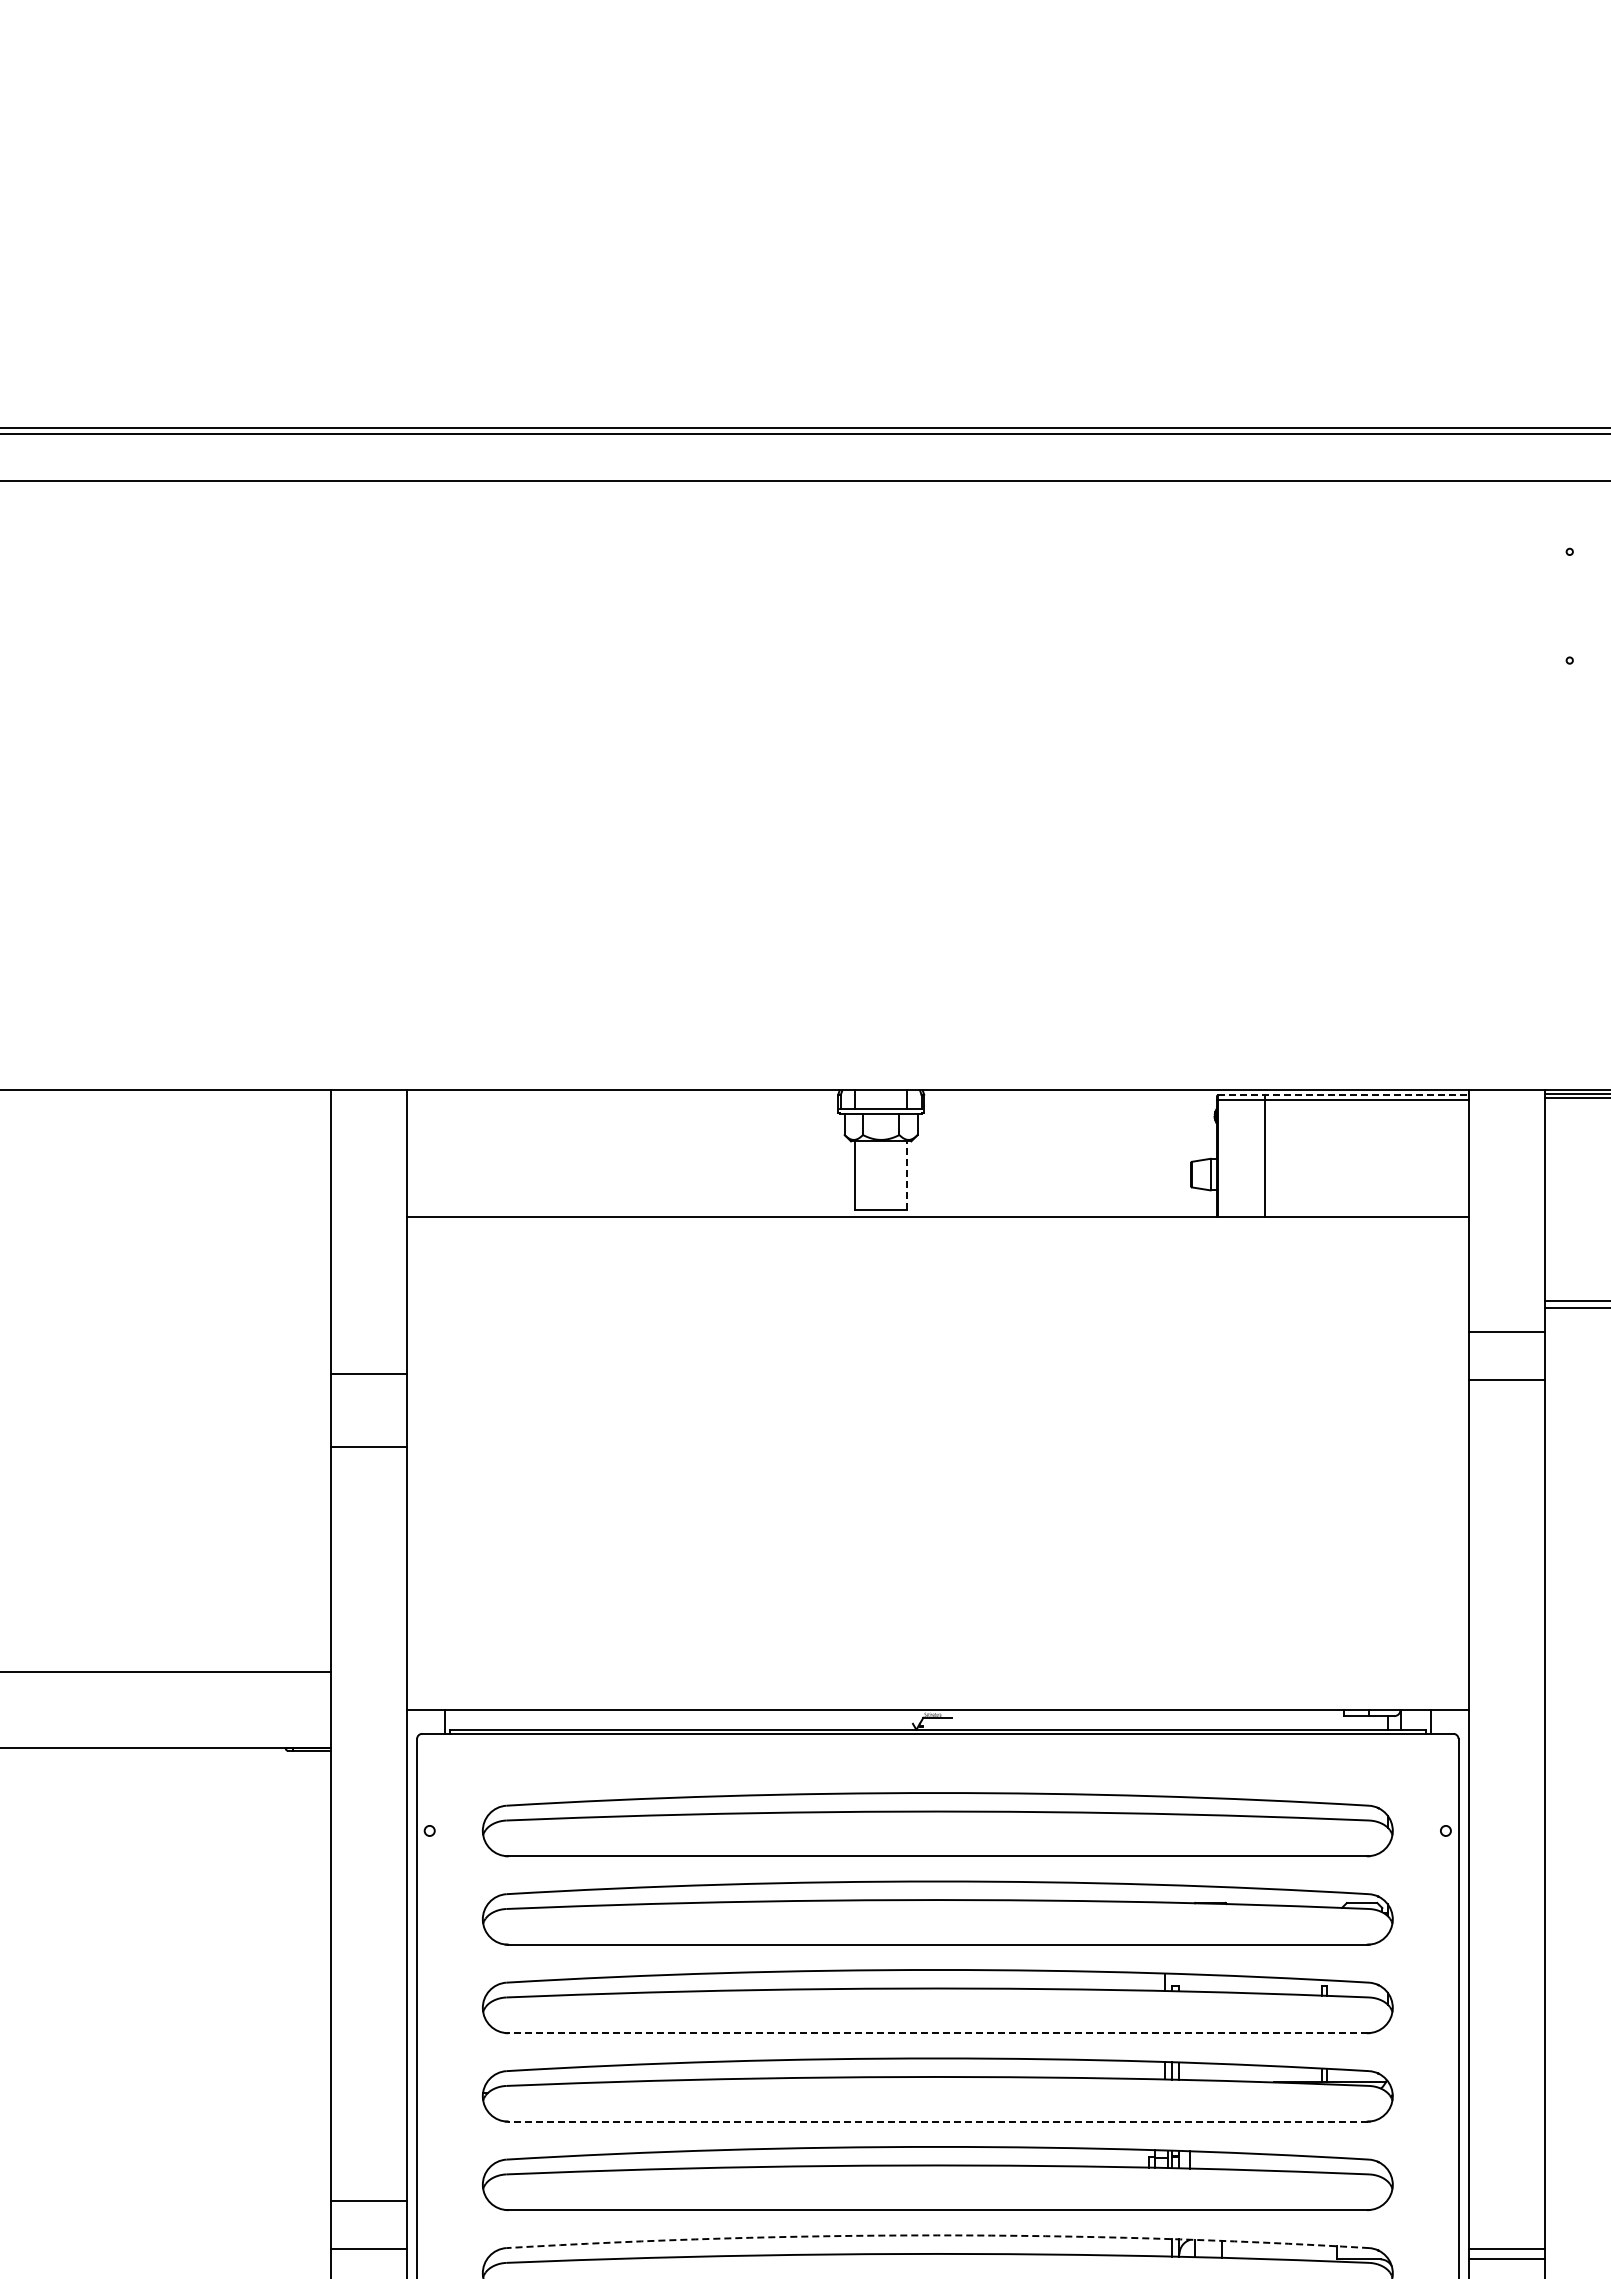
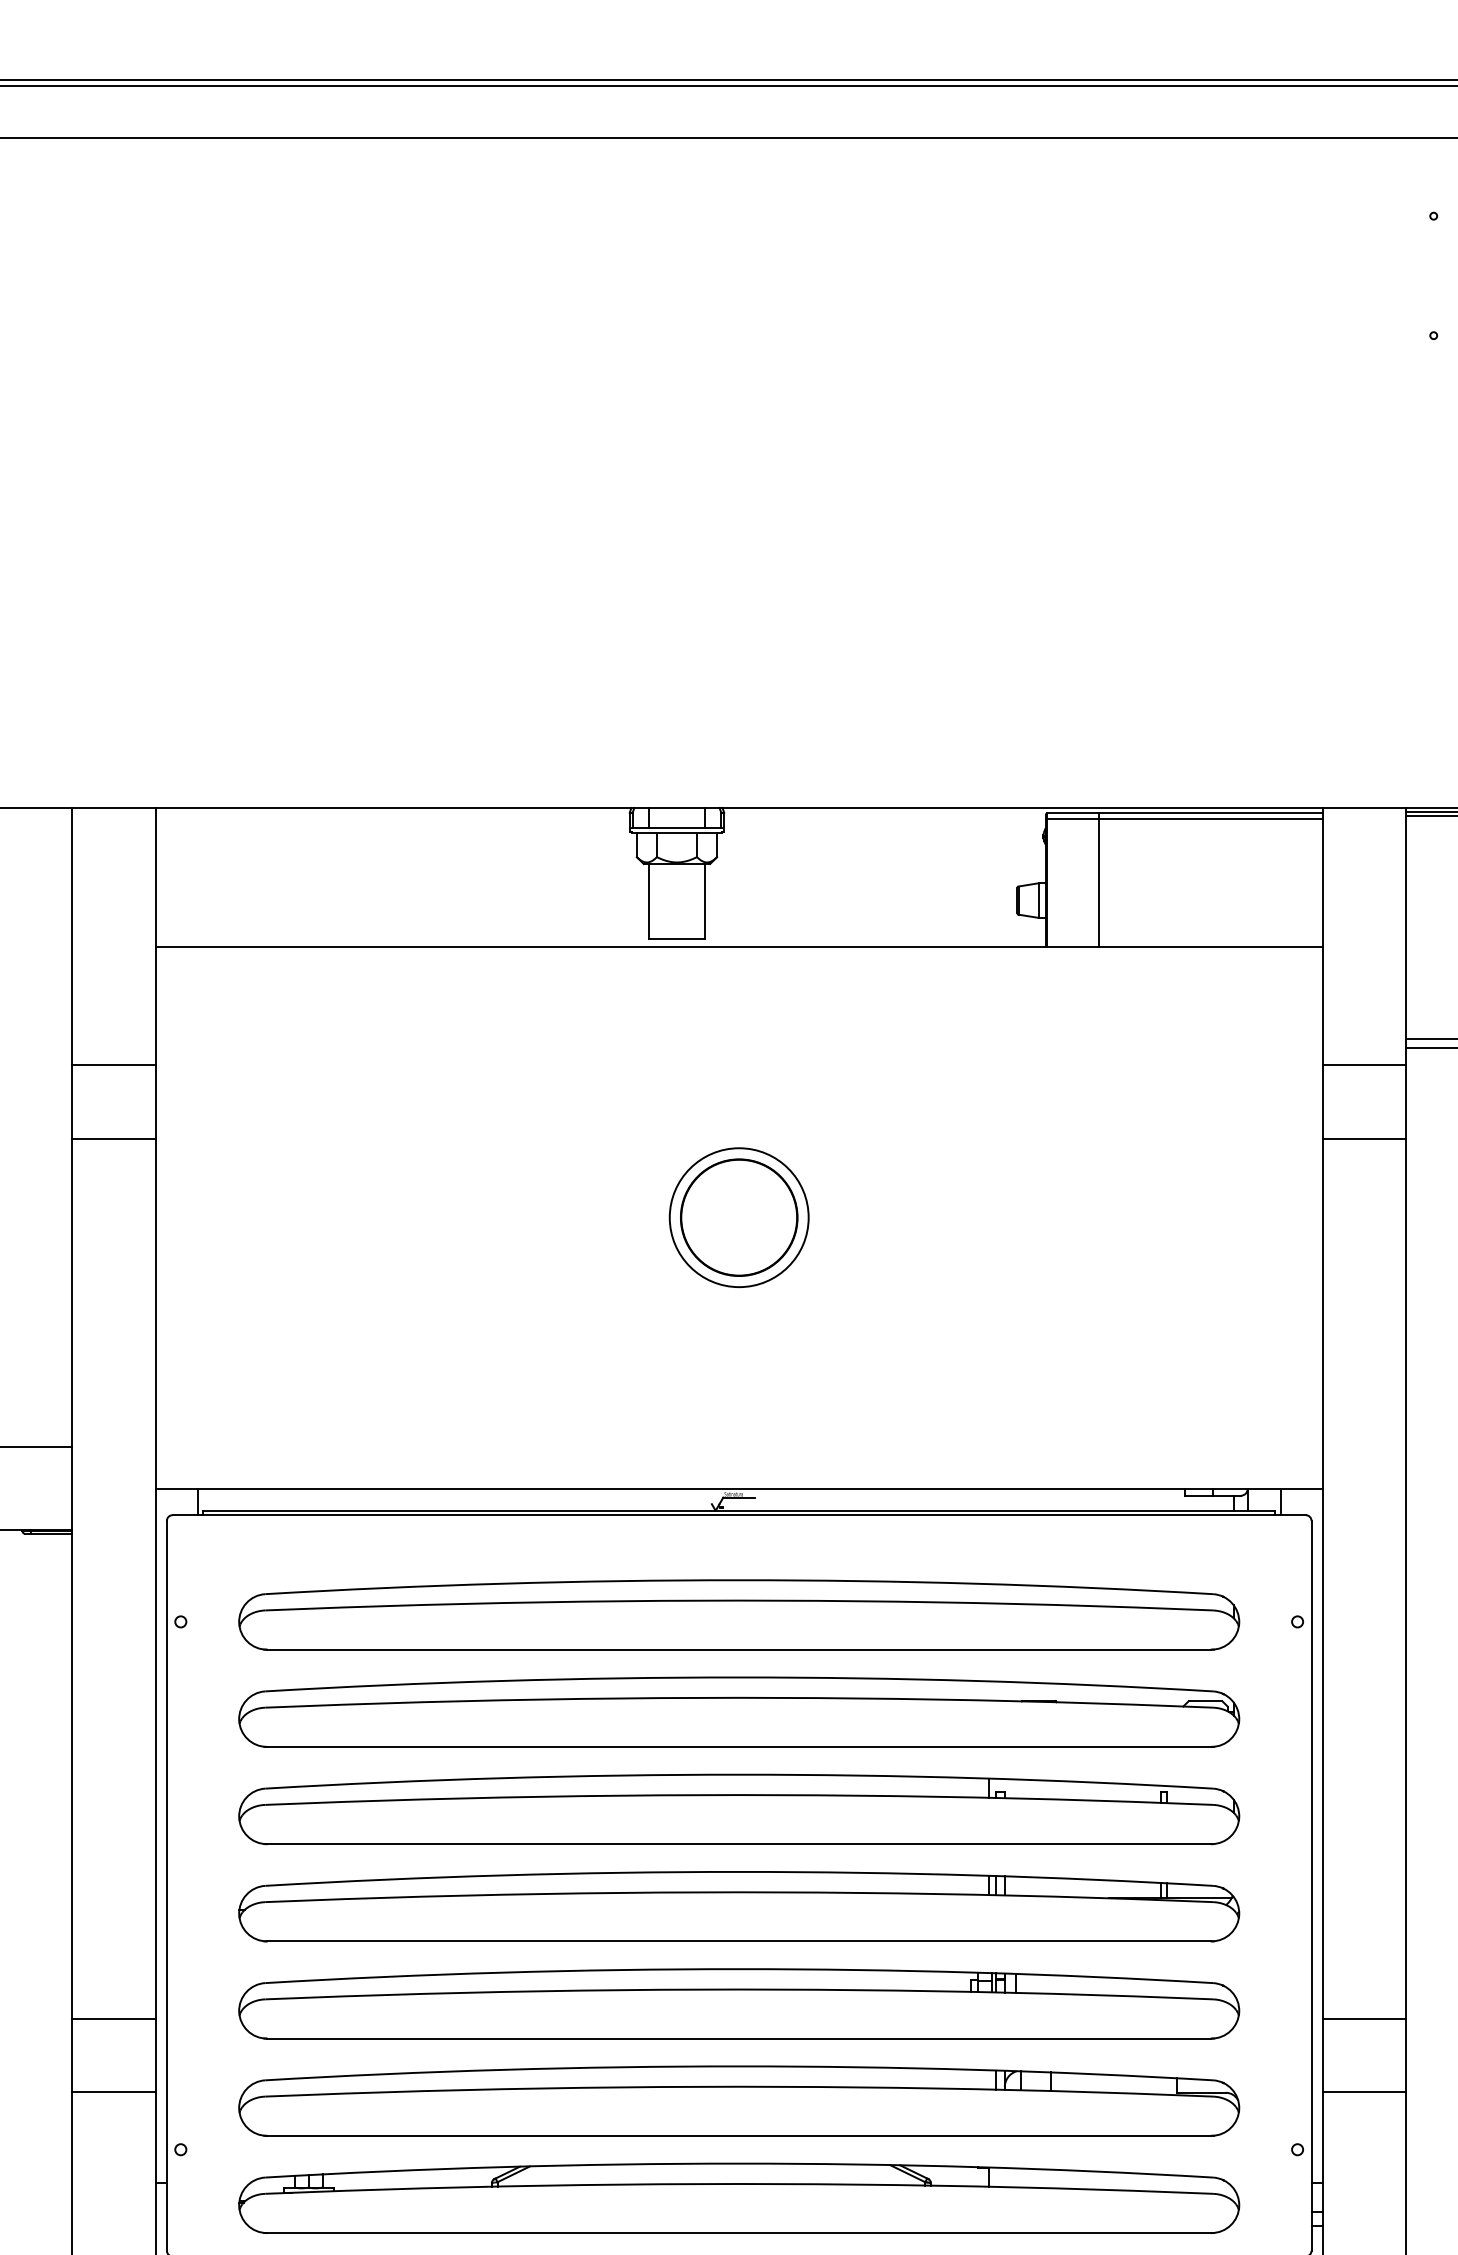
line: (1343, 1095) -> (1185, 813), dashed -> solid
line: (907, 1175) -> (705, 901), dashed -> solid
line: (1506, 1332) -> (1364, 1138), moved
line: (368, 1374) -> (113, 1065), moved
line: (1506, 1380) -> (1364, 1065), moved
line: (368, 1447) -> (113, 1138), moved
part: (937, 1463) -> (738, 1218), added
line: (937, 2033) -> (738, 1844), dashed -> solid
line: (937, 2121) -> (738, 1941), dashed -> solid
line: (368, 2201) -> (113, 2092), moved
arc: (937, 2235) -> (738, 2066), dashed -> solid
line: (368, 2249) -> (113, 2019), moved
line: (1506, 2249) -> (1364, 2019), moved

